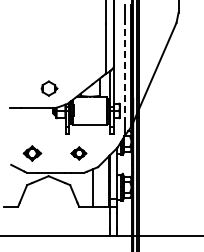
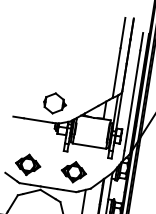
line: (125, 73) -> (132, 100), dashed -> solid
part: (49, 88) -> (55, 103), size x1.43
part: (32, 153) -> (28, 164), size x1.43
part: (78, 153) -> (73, 172), size x1.67

